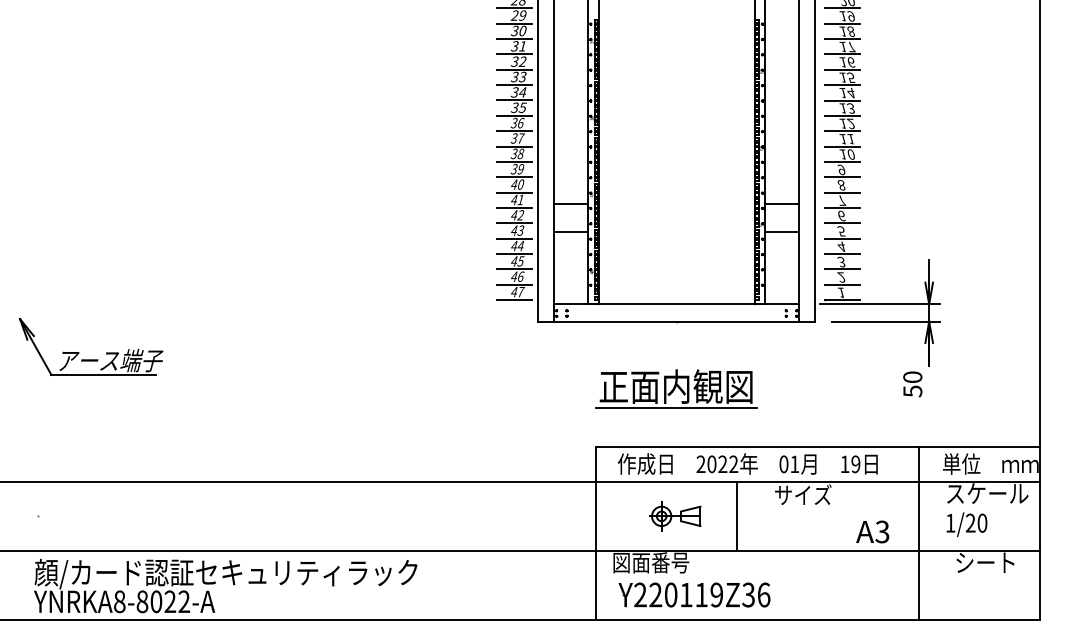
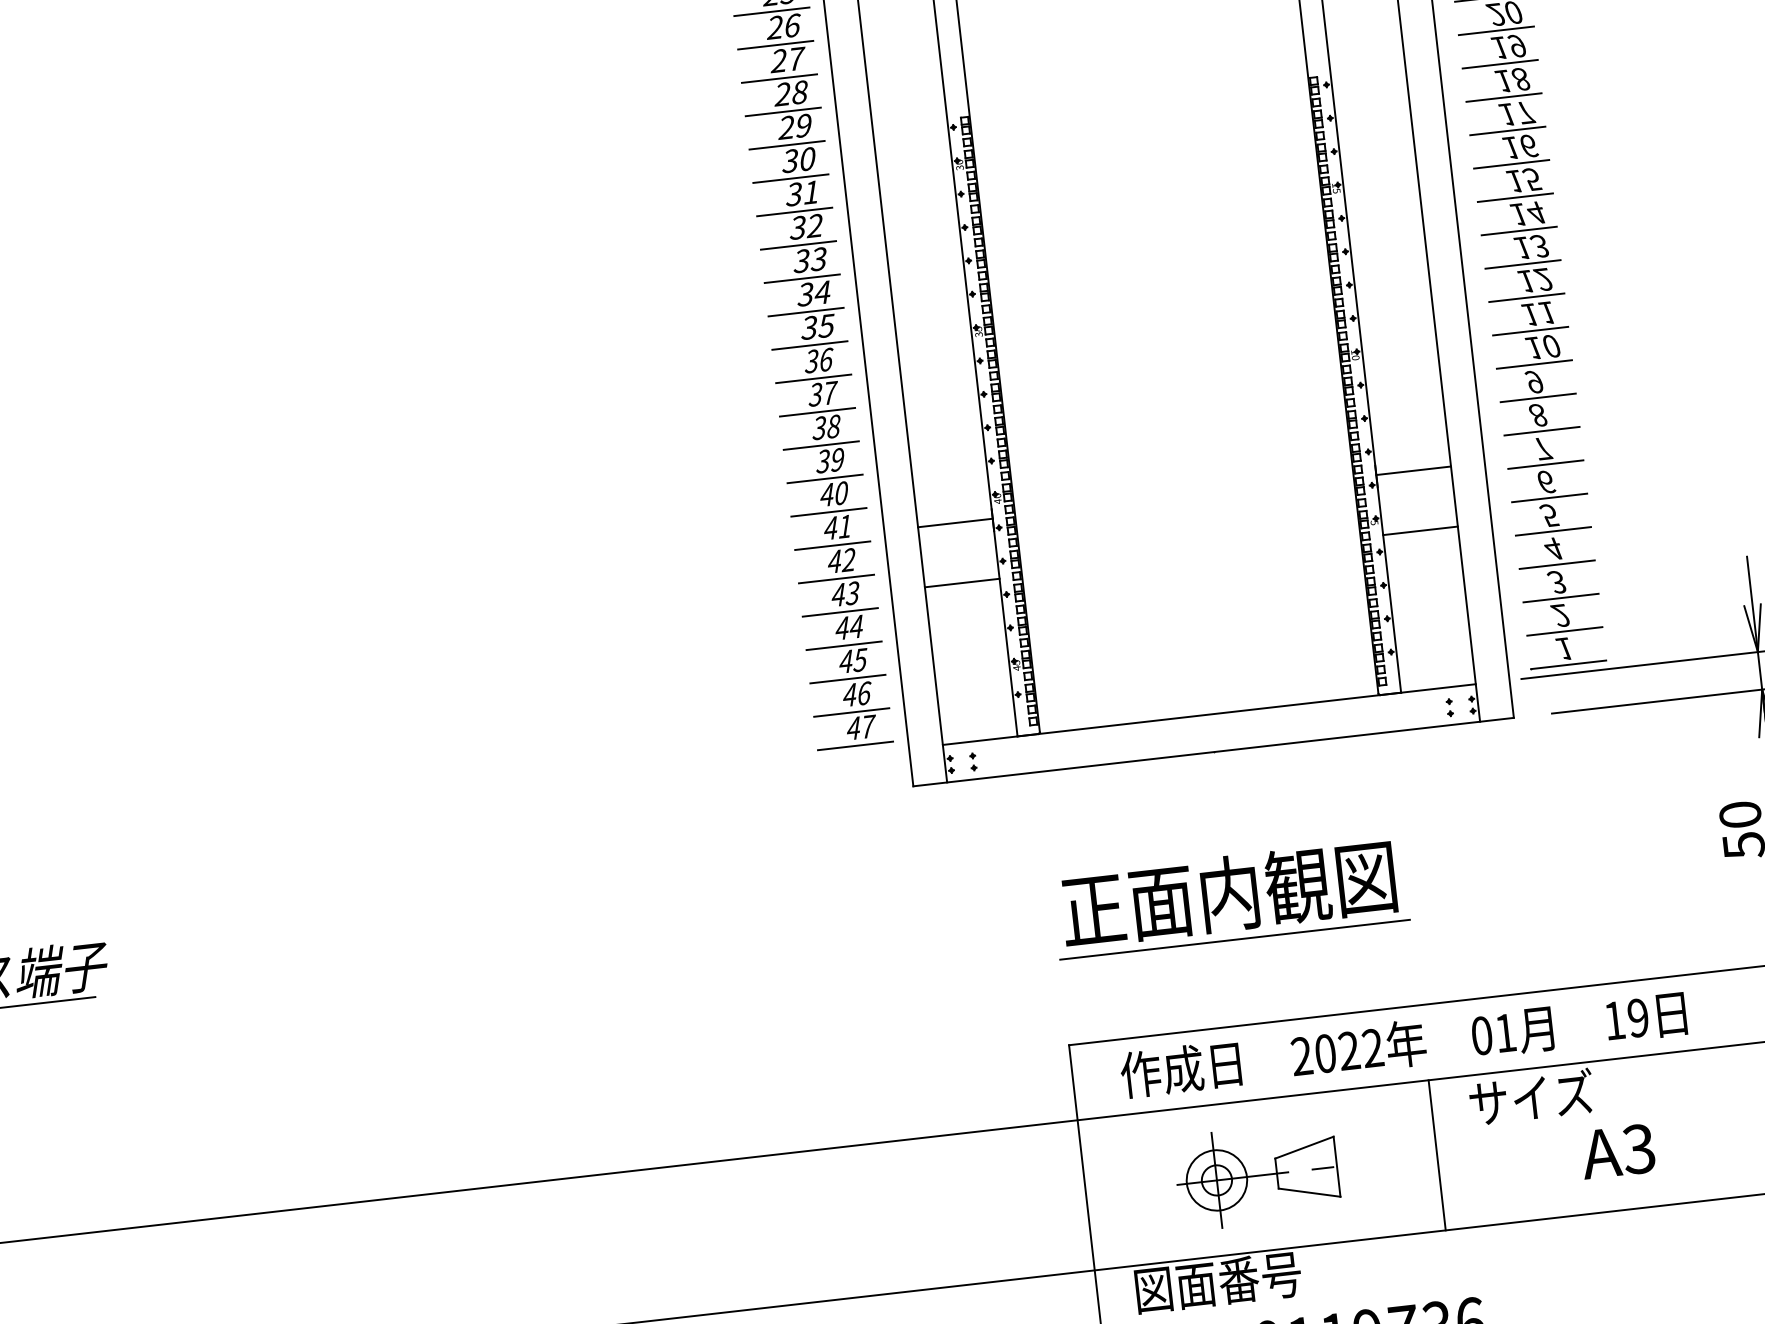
line: (737, 515) -> (1437, 1153), moved
part: (674, 516) -> (1257, 1176), size x1.43
text: (872, 531) -> (1617, 1150), moved

